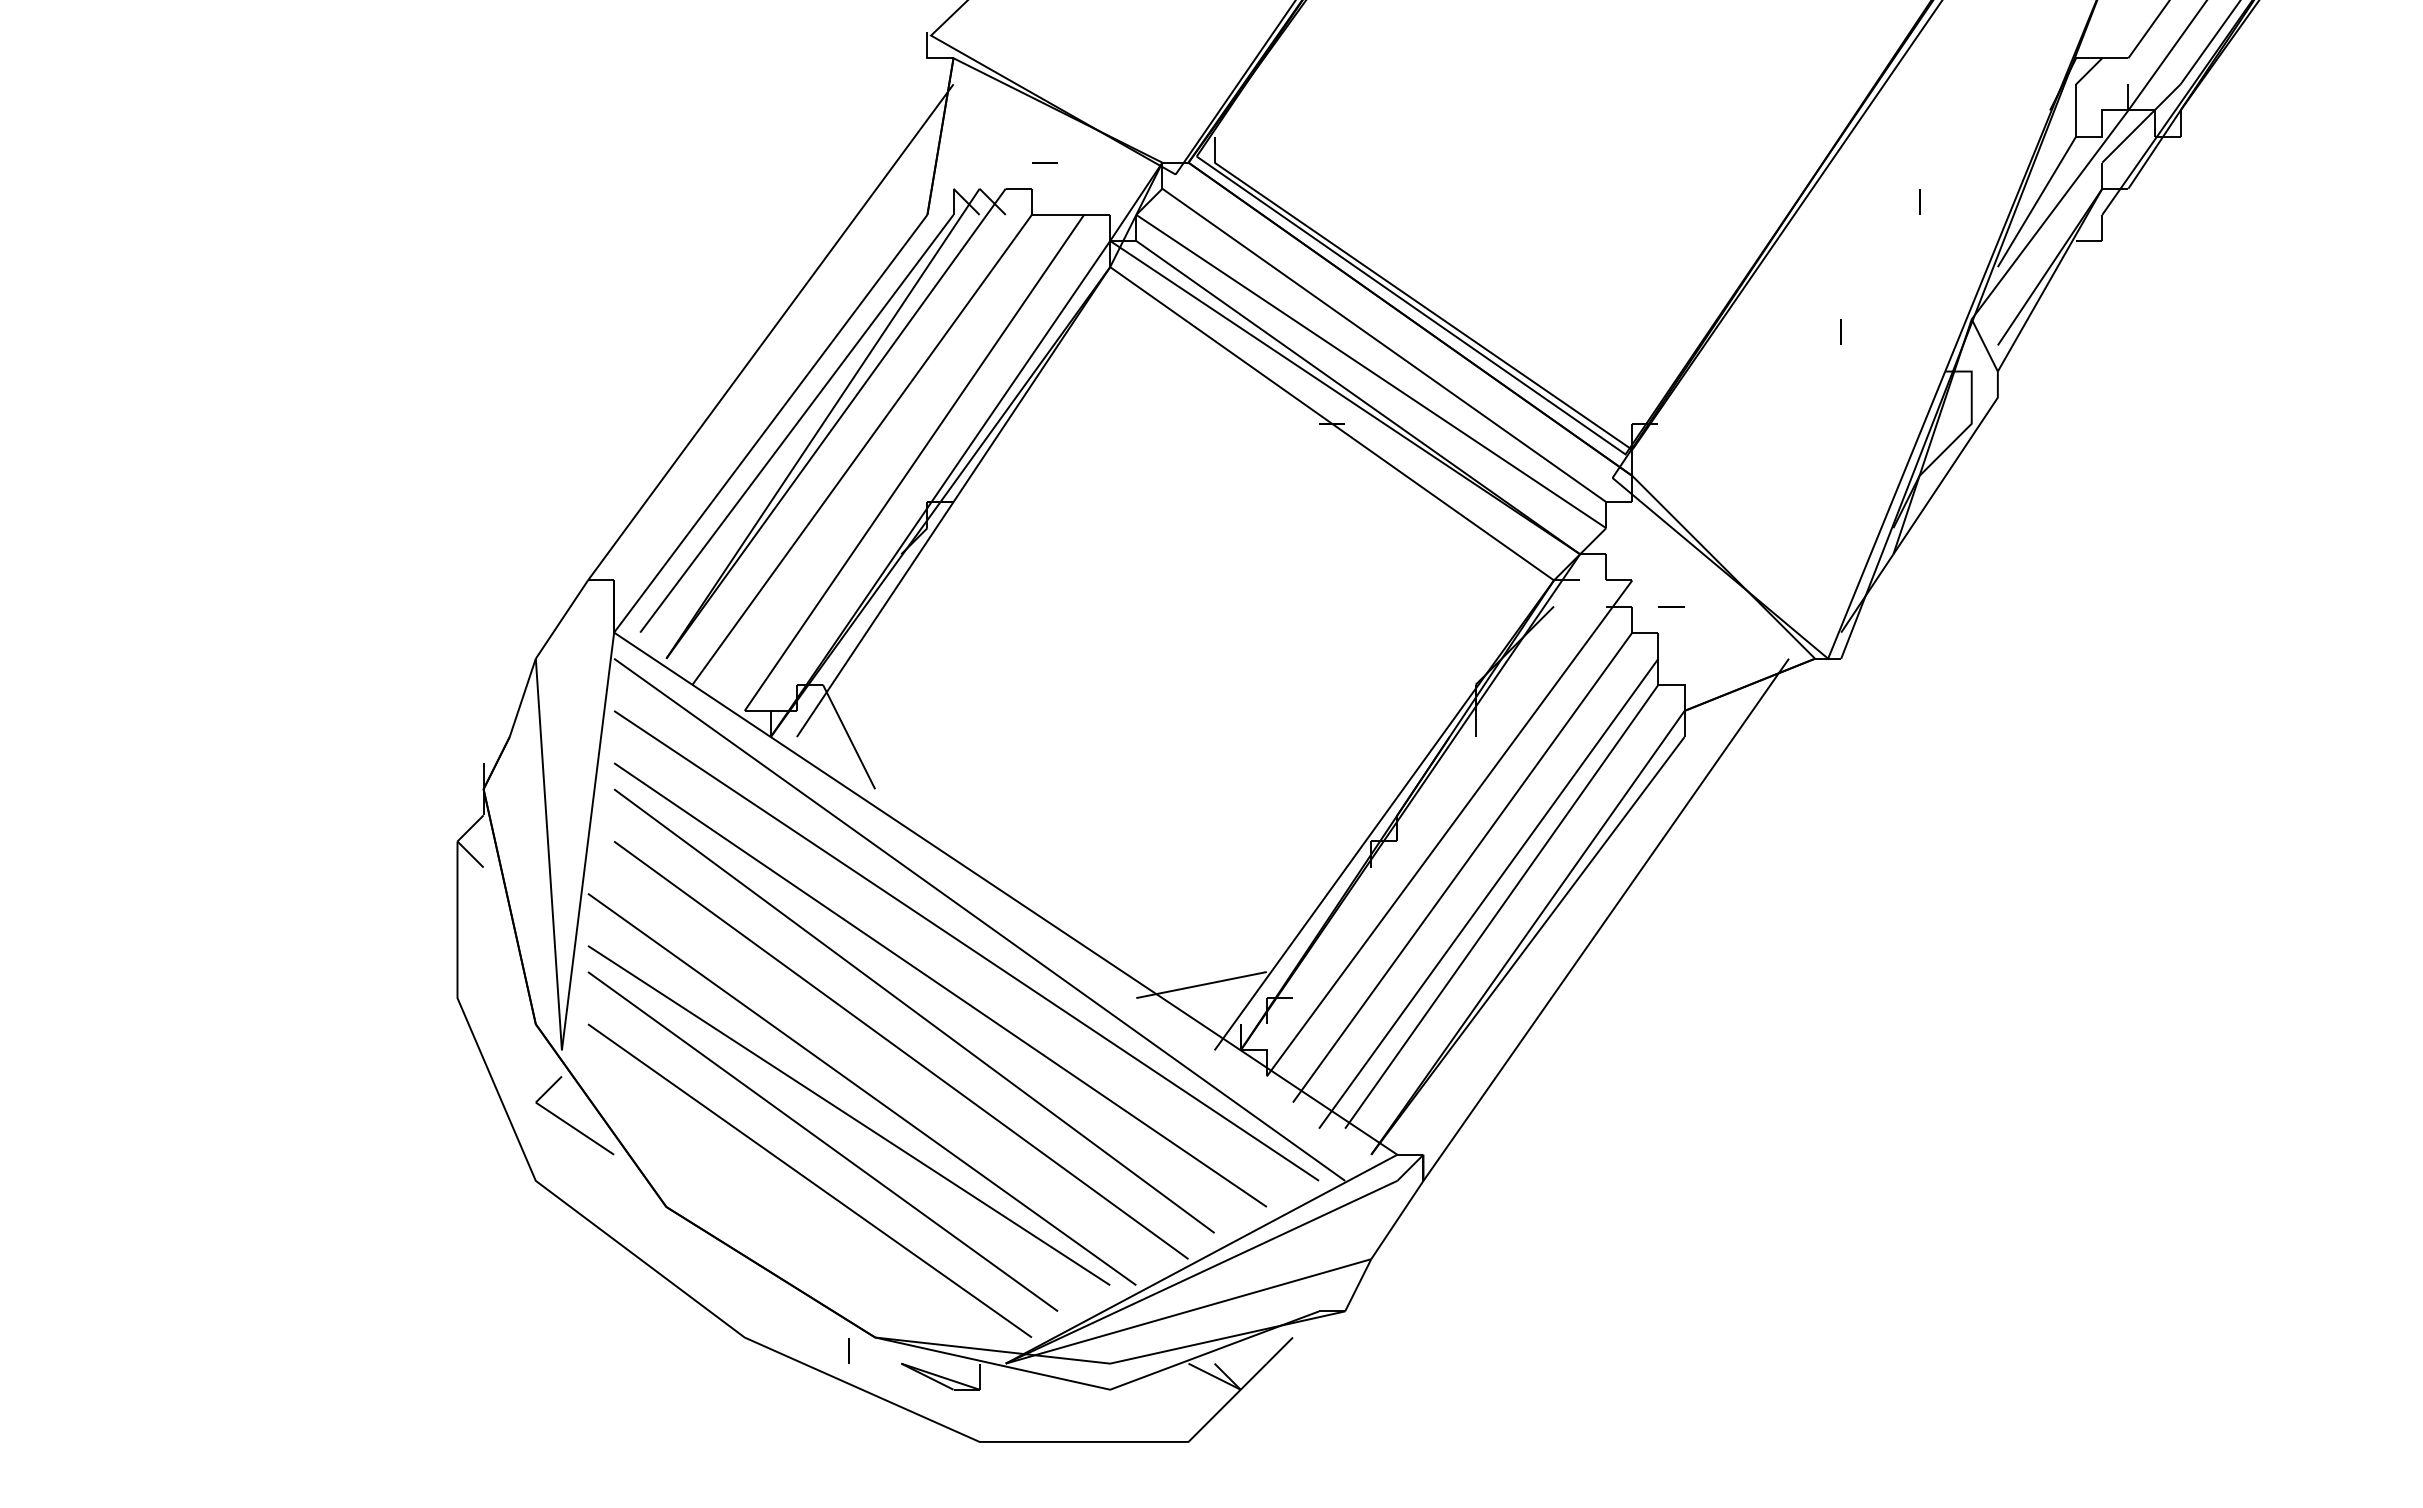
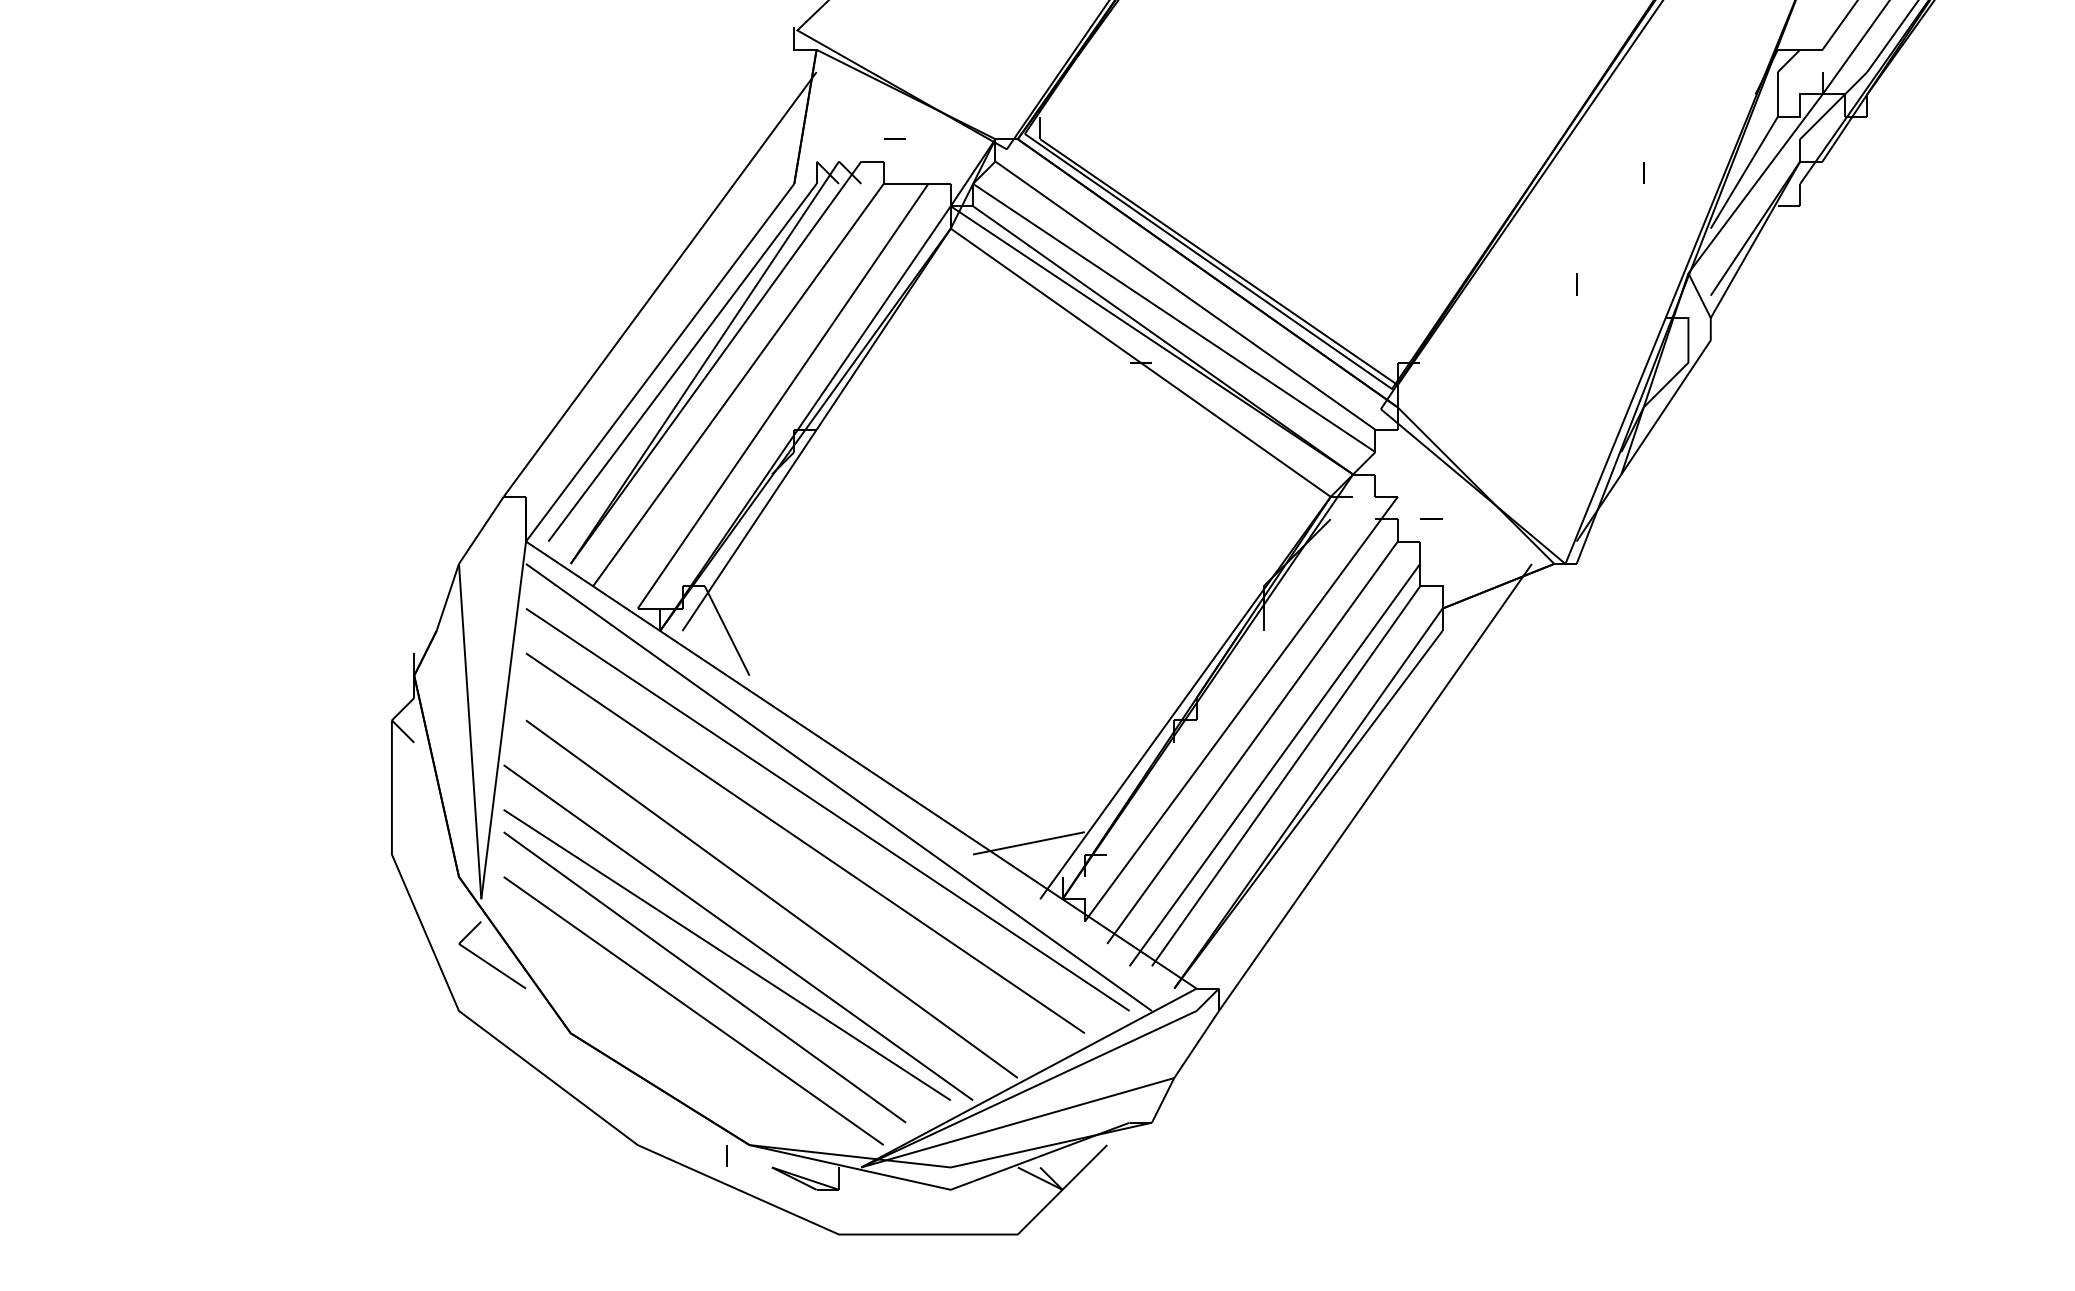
line: (914, 1010) -> (783, 865), removed

